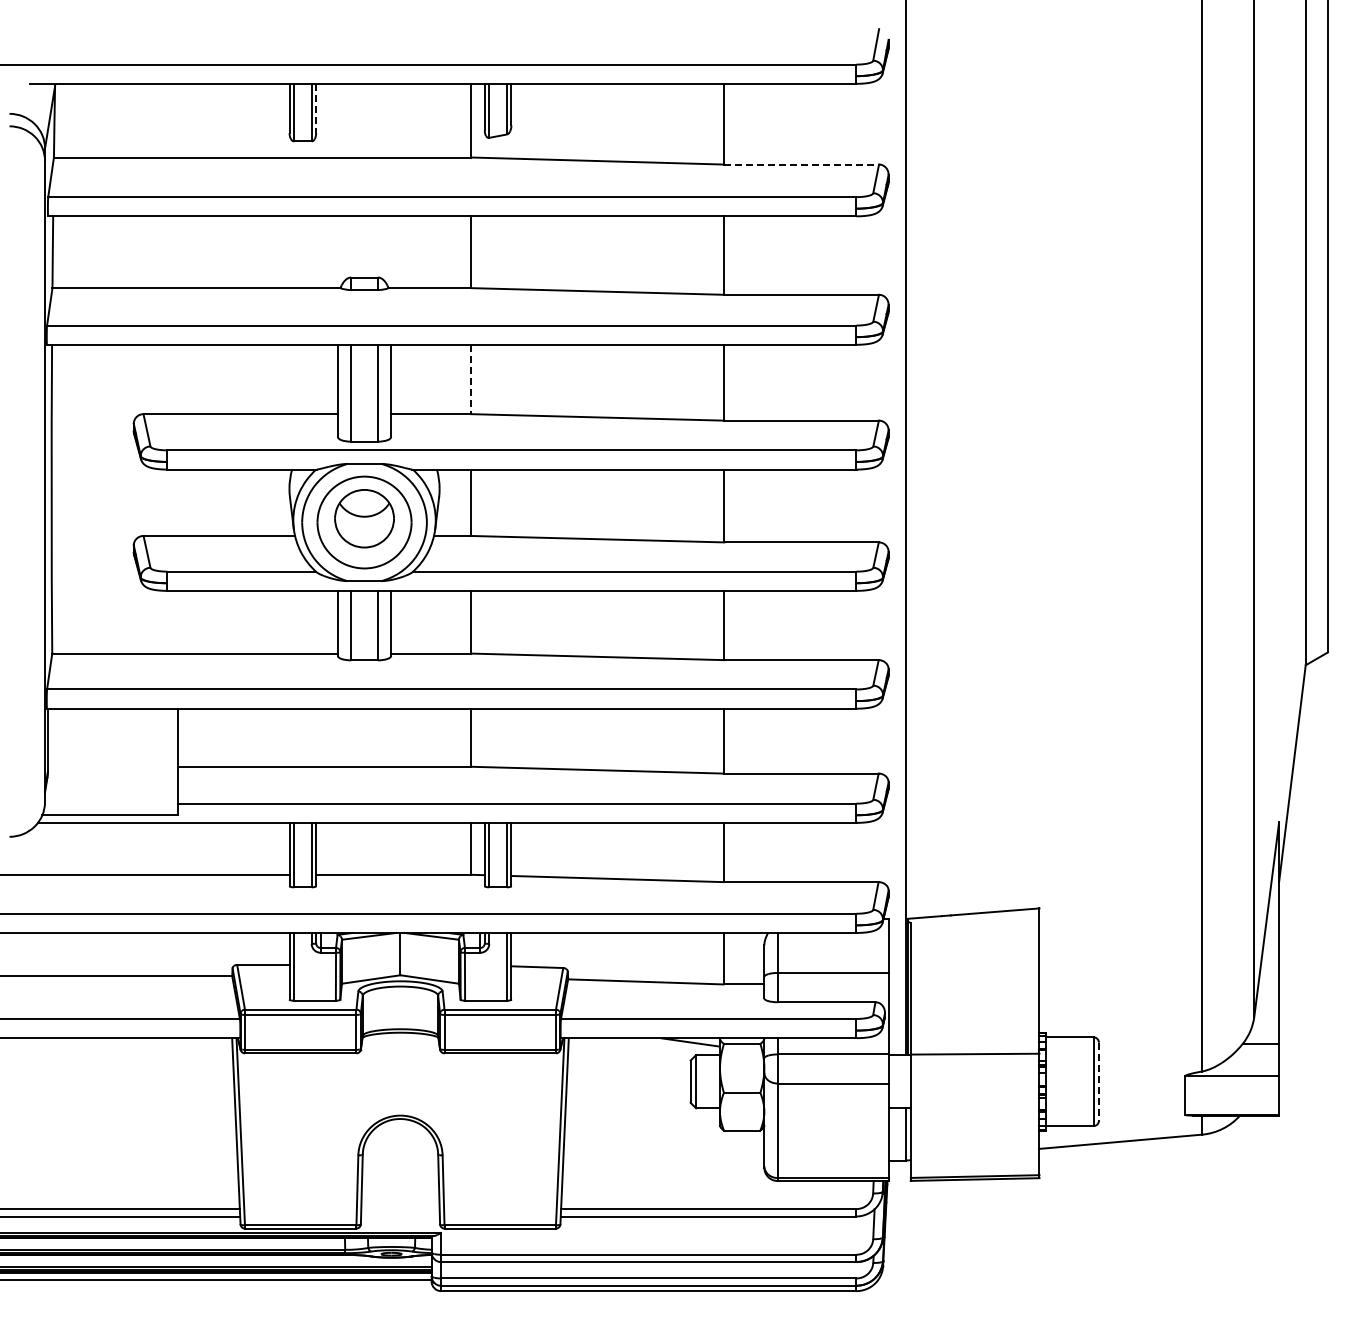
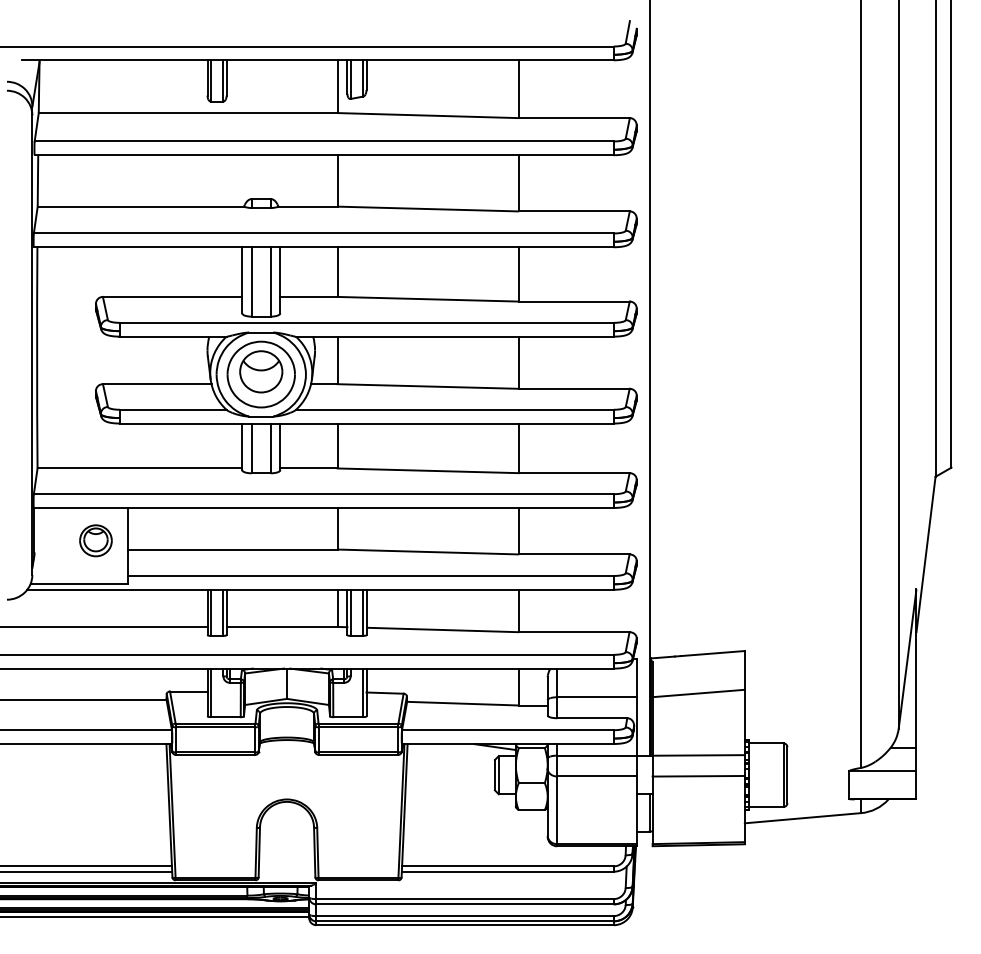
line: (316, 108) -> (226, 77), dashed -> solid
line: (802, 164) -> (575, 118), dashed -> solid
line: (471, 379) -> (337, 272), dashed -> solid
part: (133, 754) -> (95, 540), added
line: (974, 967) -> (698, 693), added
line: (974, 1082) -> (698, 775), added
line: (1098, 1082) -> (787, 775), dashed -> solid

